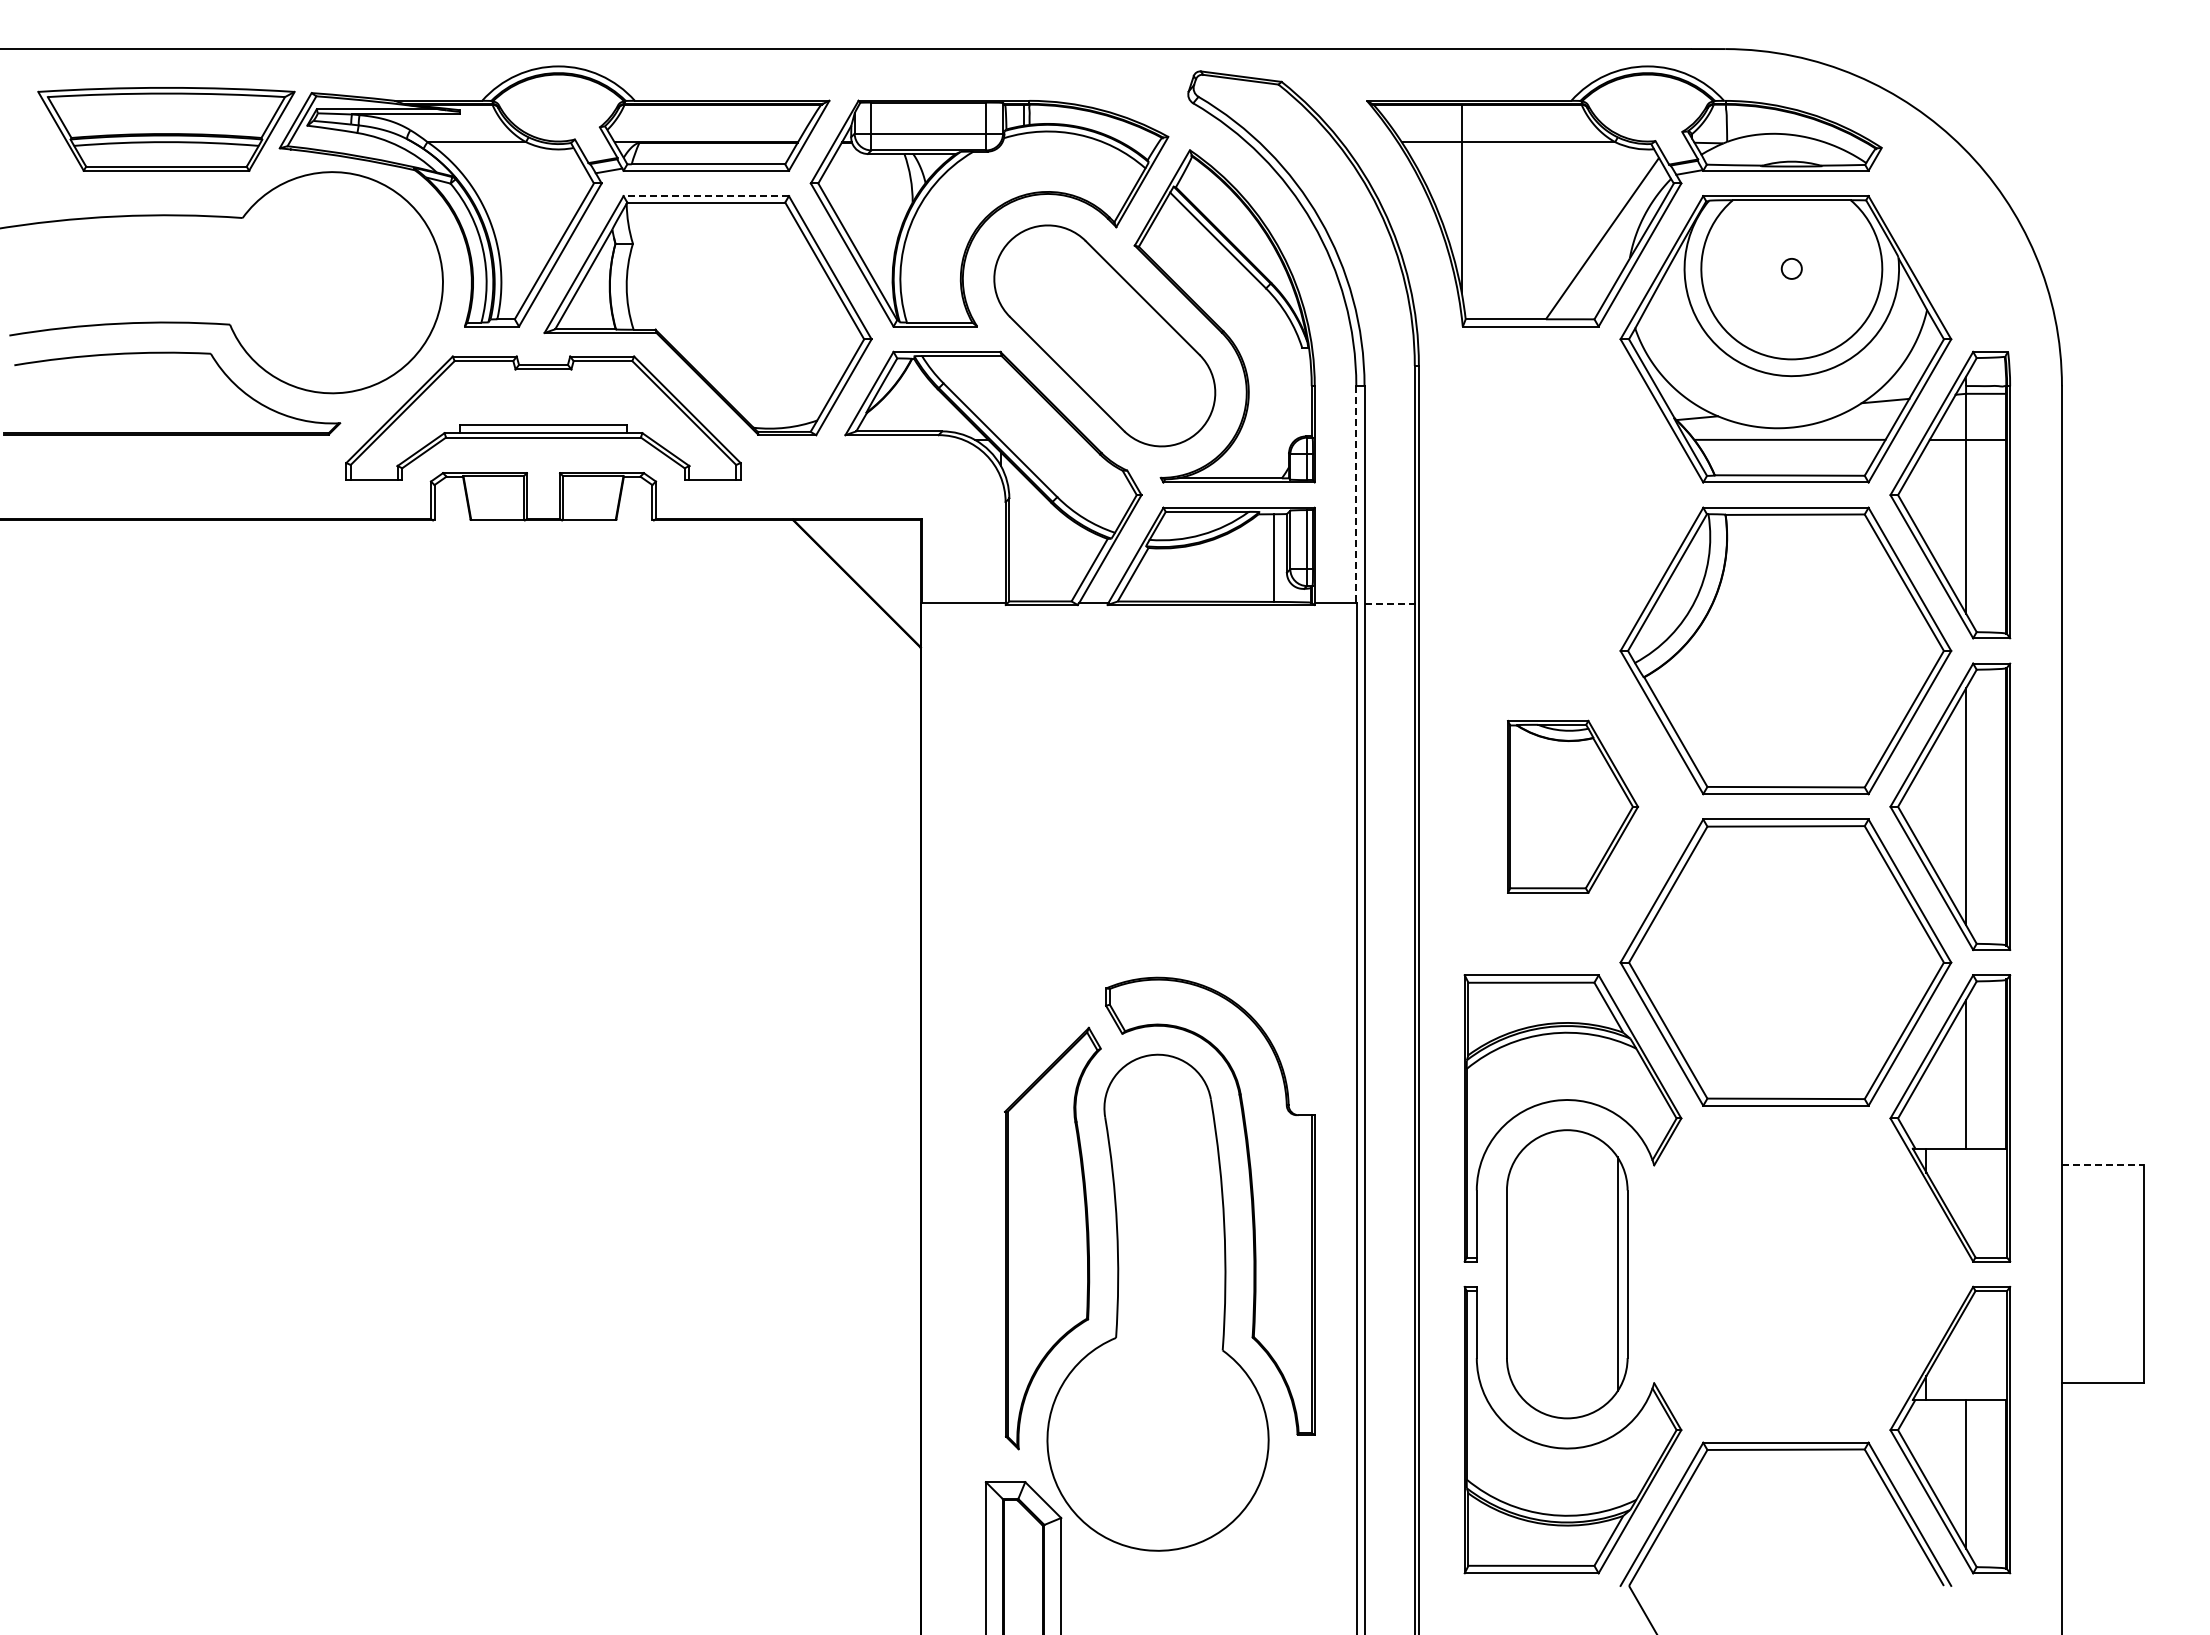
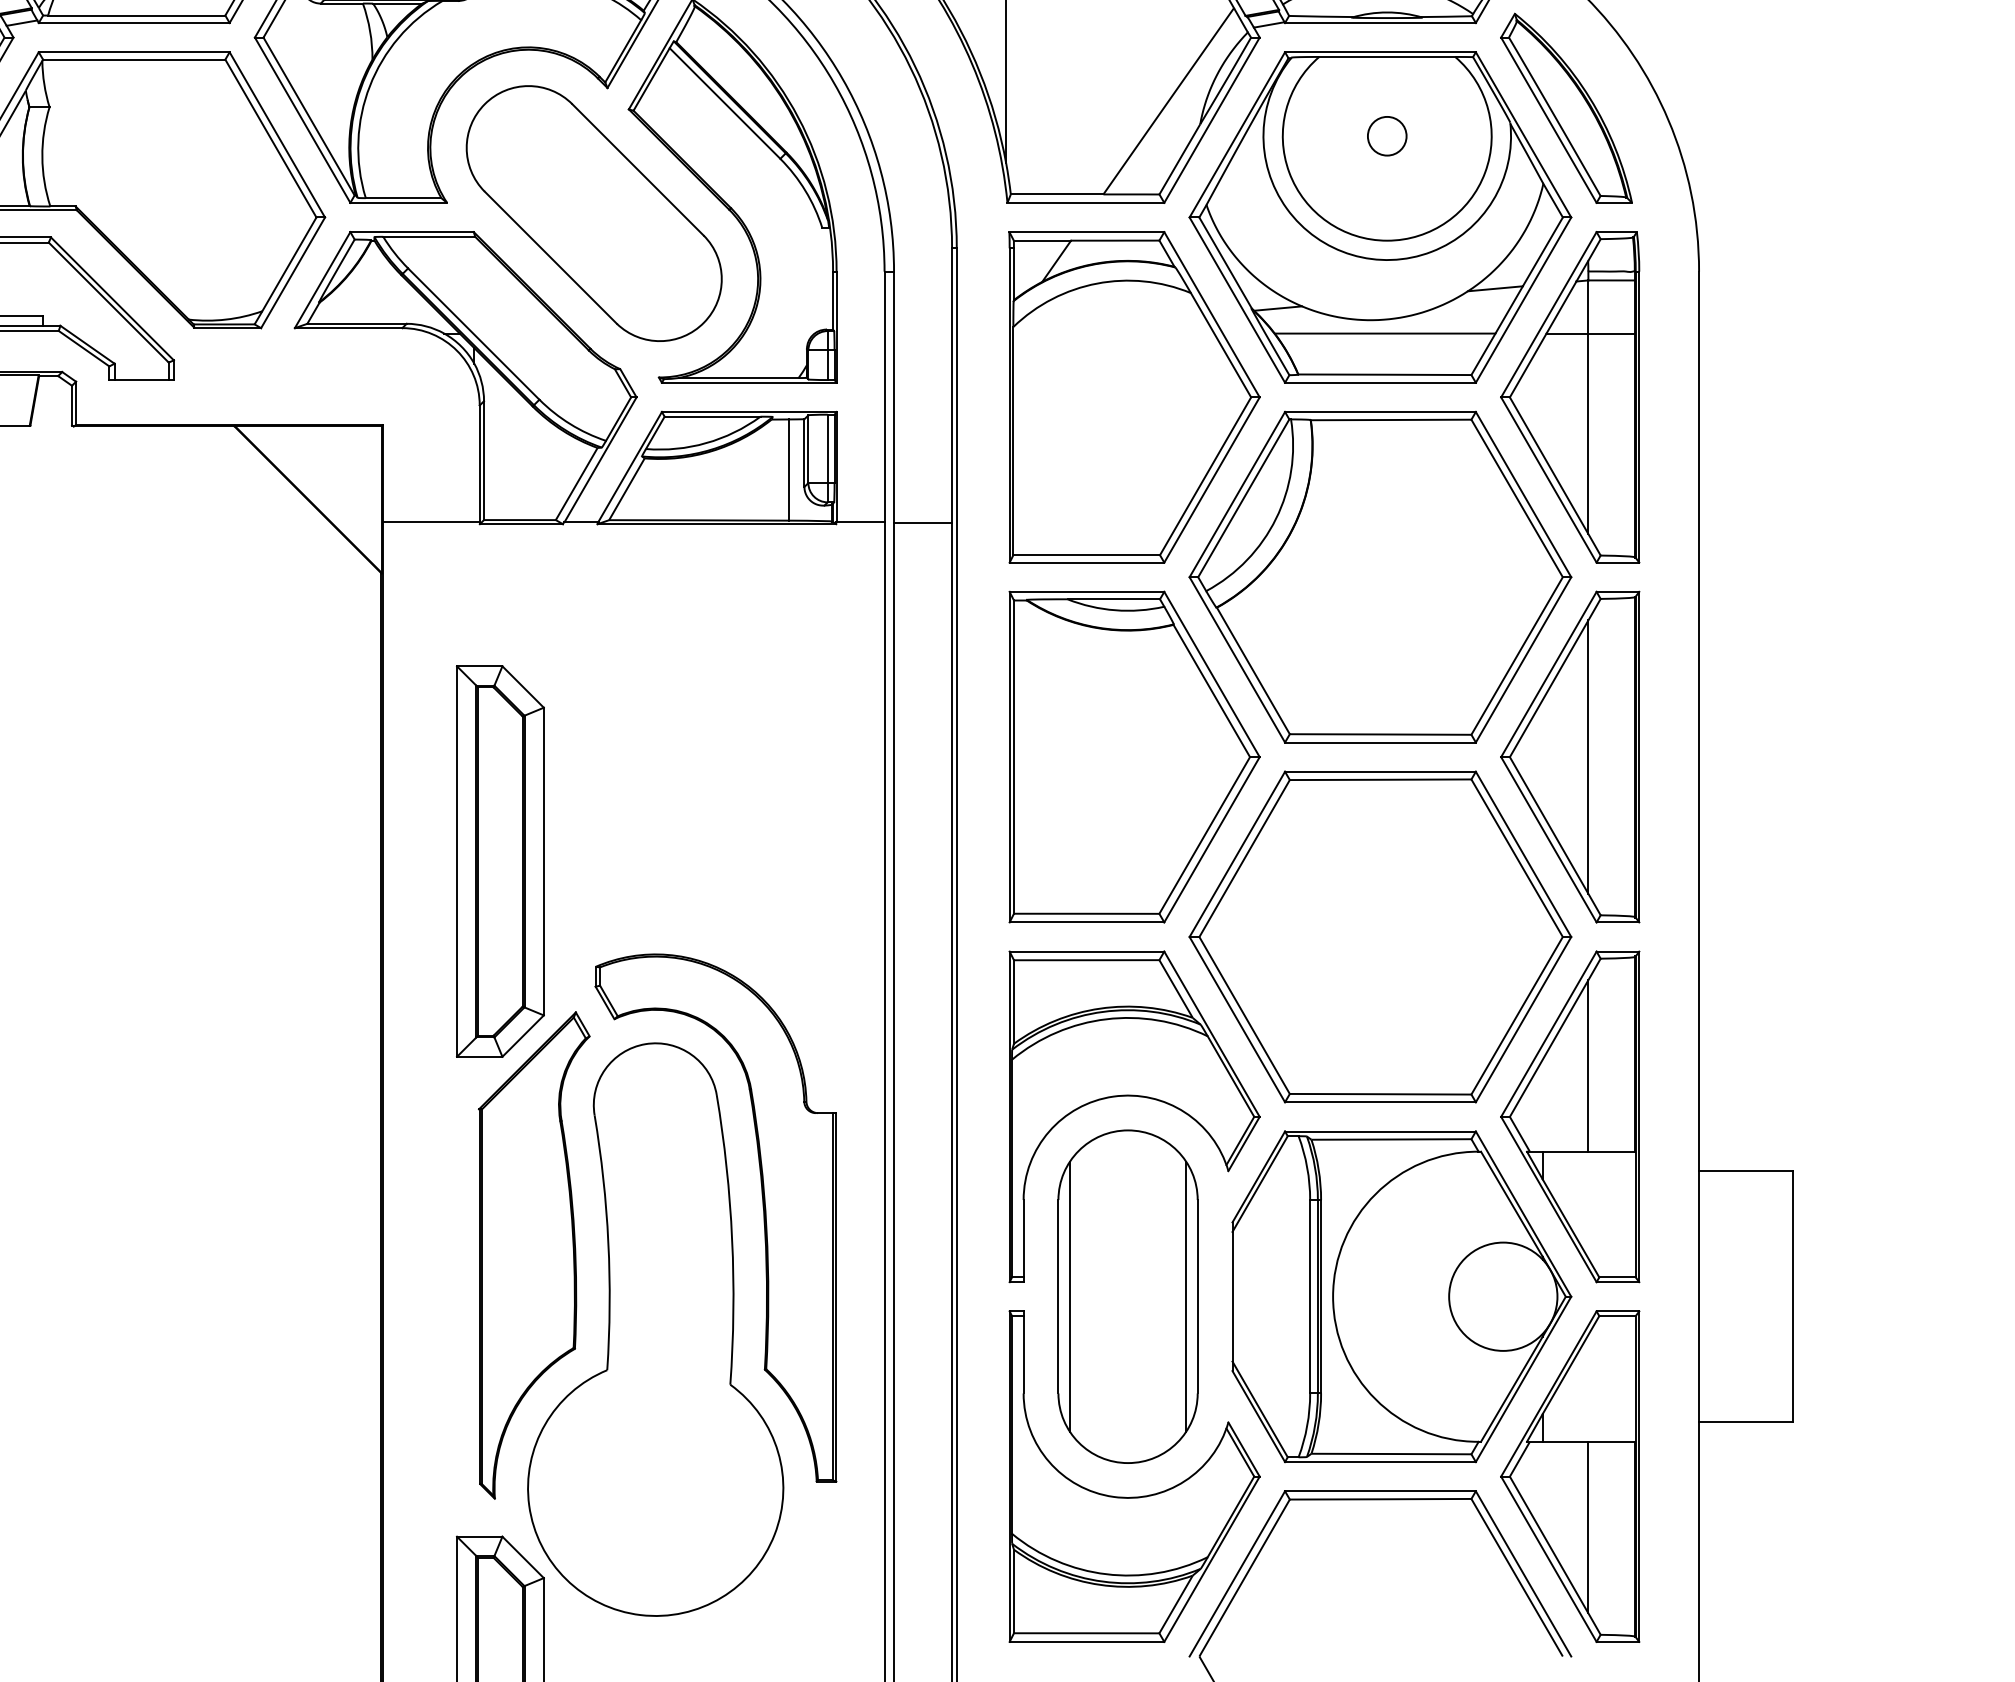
line: (706, 196) -> (134, 52), dashed -> solid
part: (1946, 244) -> (1565, 108), added
circle: (1791, 268) -> (1386, 135), size x1.67
part: (1572, 494) -> (1134, 396), added
line: (1356, 495) -> (884, 397), dashed -> solid
line: (1390, 604) -> (924, 523), dashed -> solid
part: (1572, 806) -> (1134, 756), size x1.67
part: (1023, 897) -> (500, 861), added
line: (2102, 1165) -> (1745, 1171), dashed -> solid
line: (1517, 1274) -> (1070, 1297), added
part: (1804, 1274) -> (1401, 1297), added

